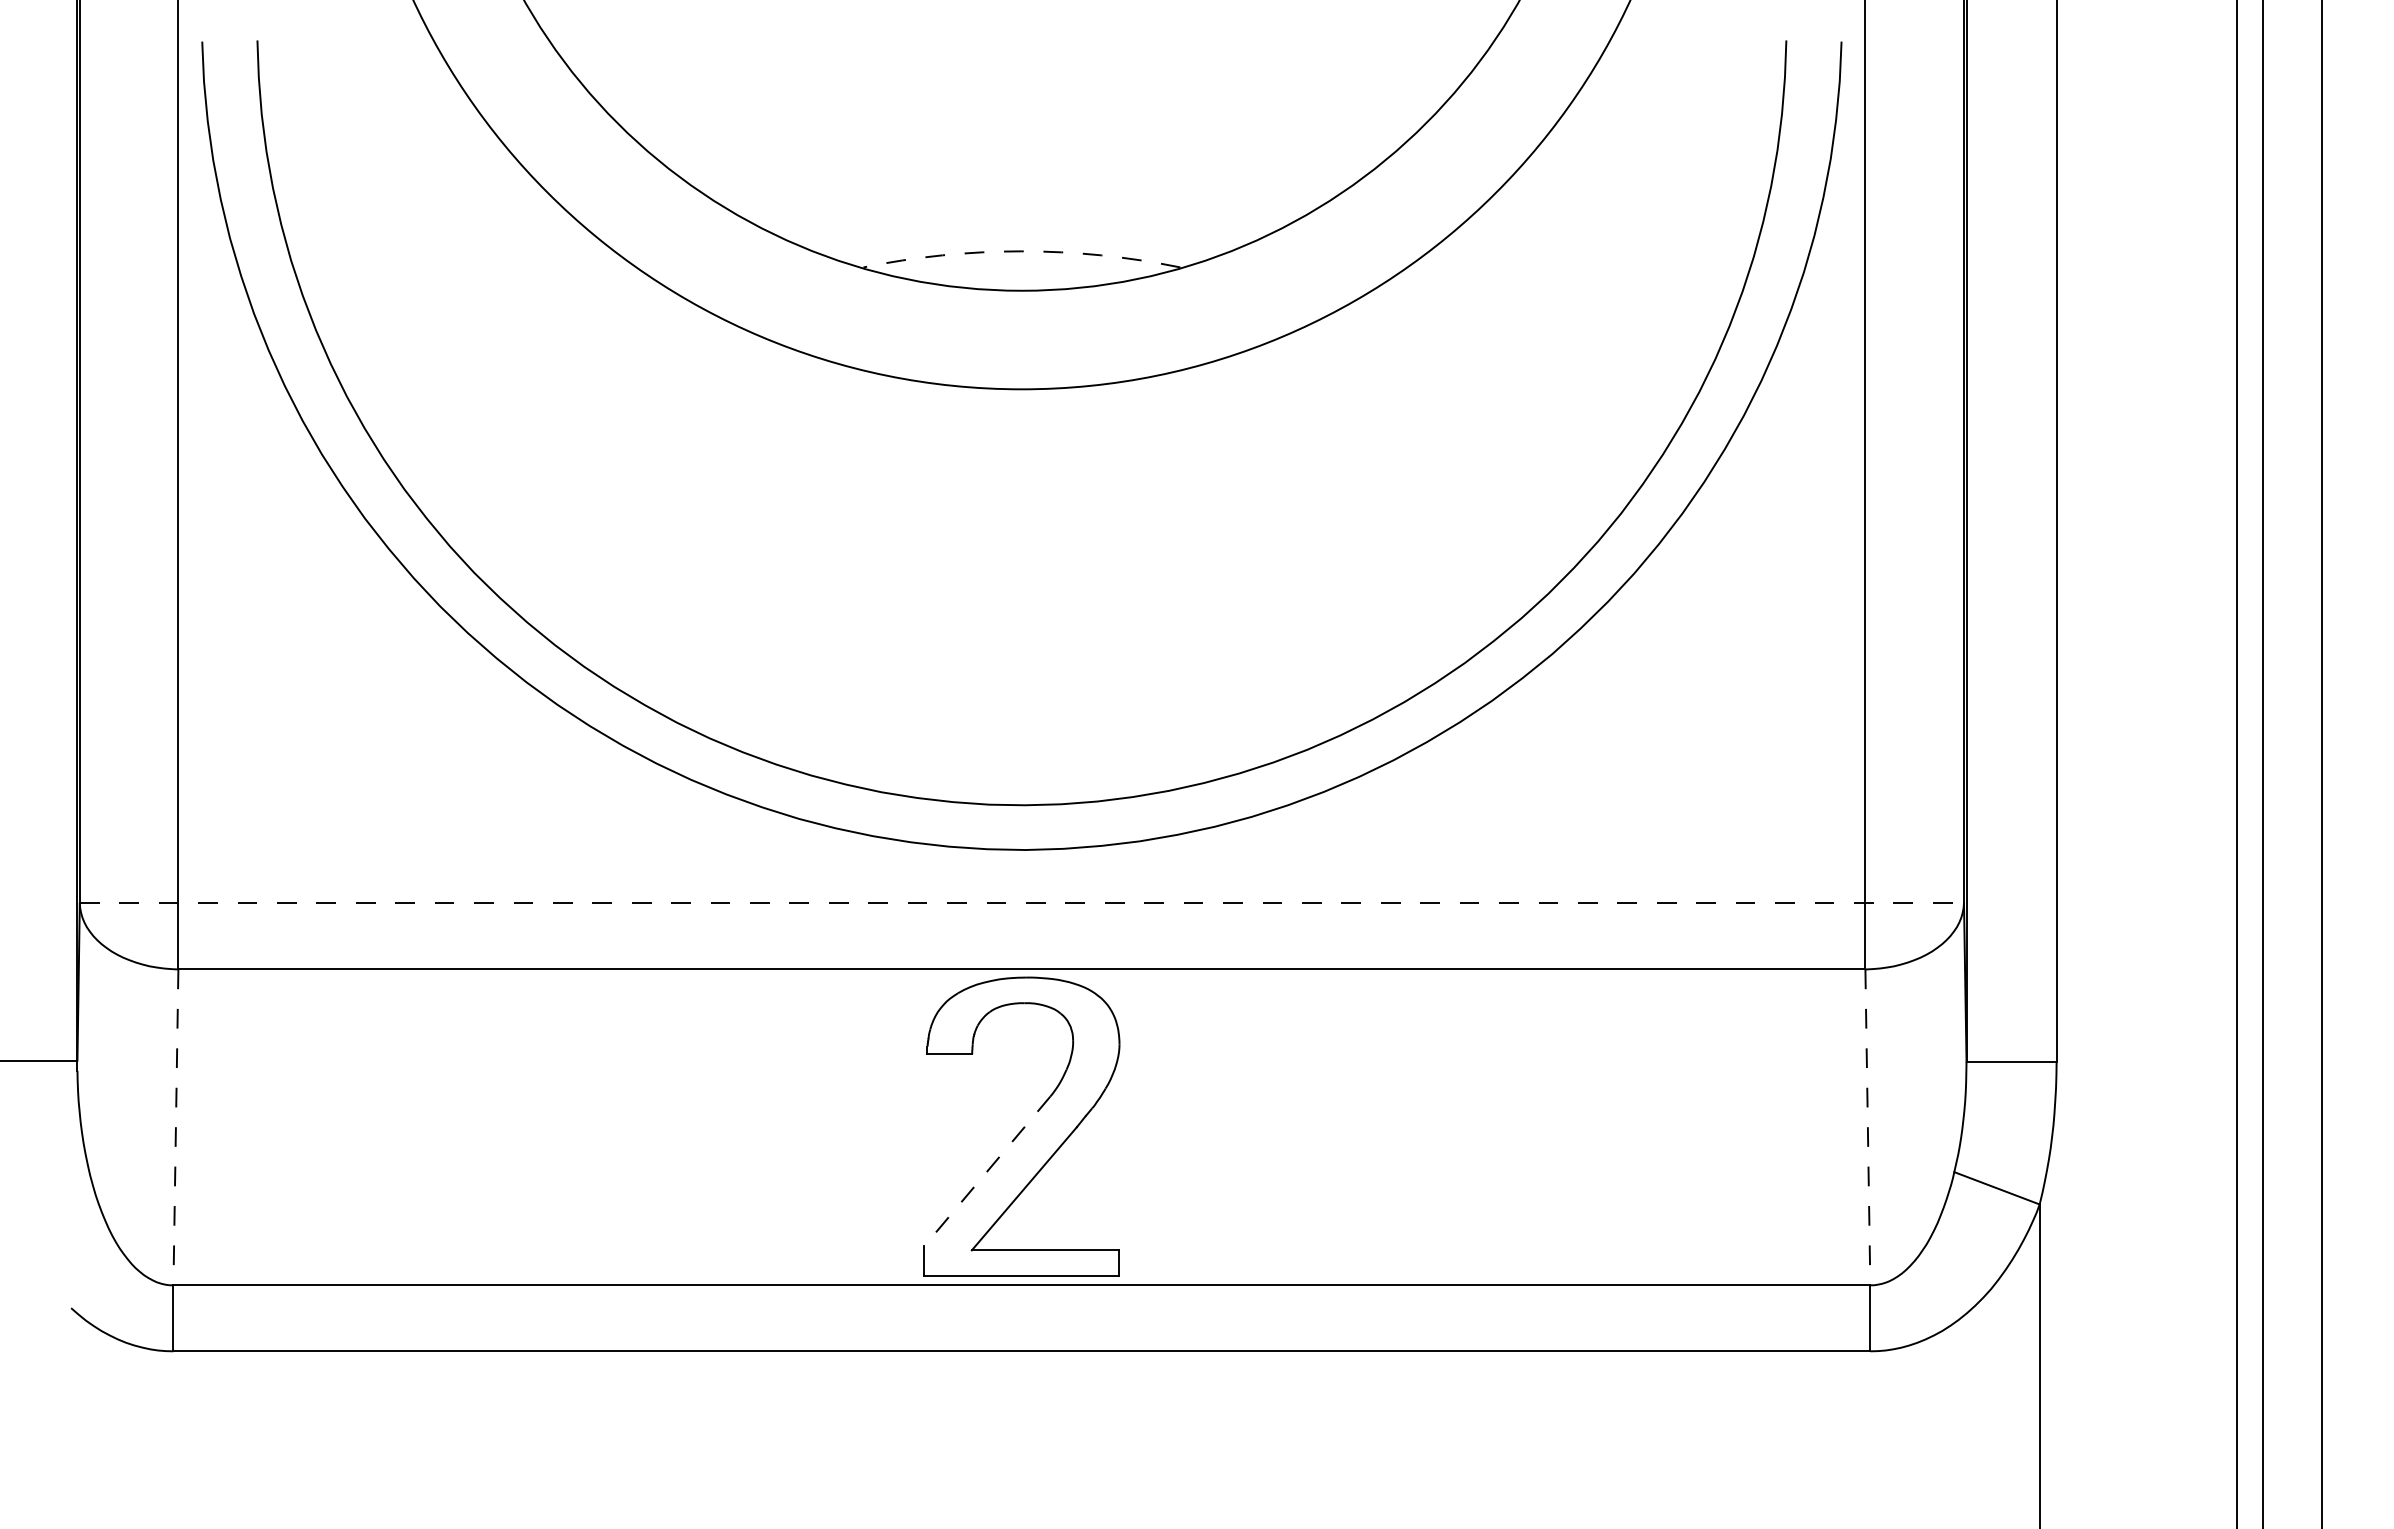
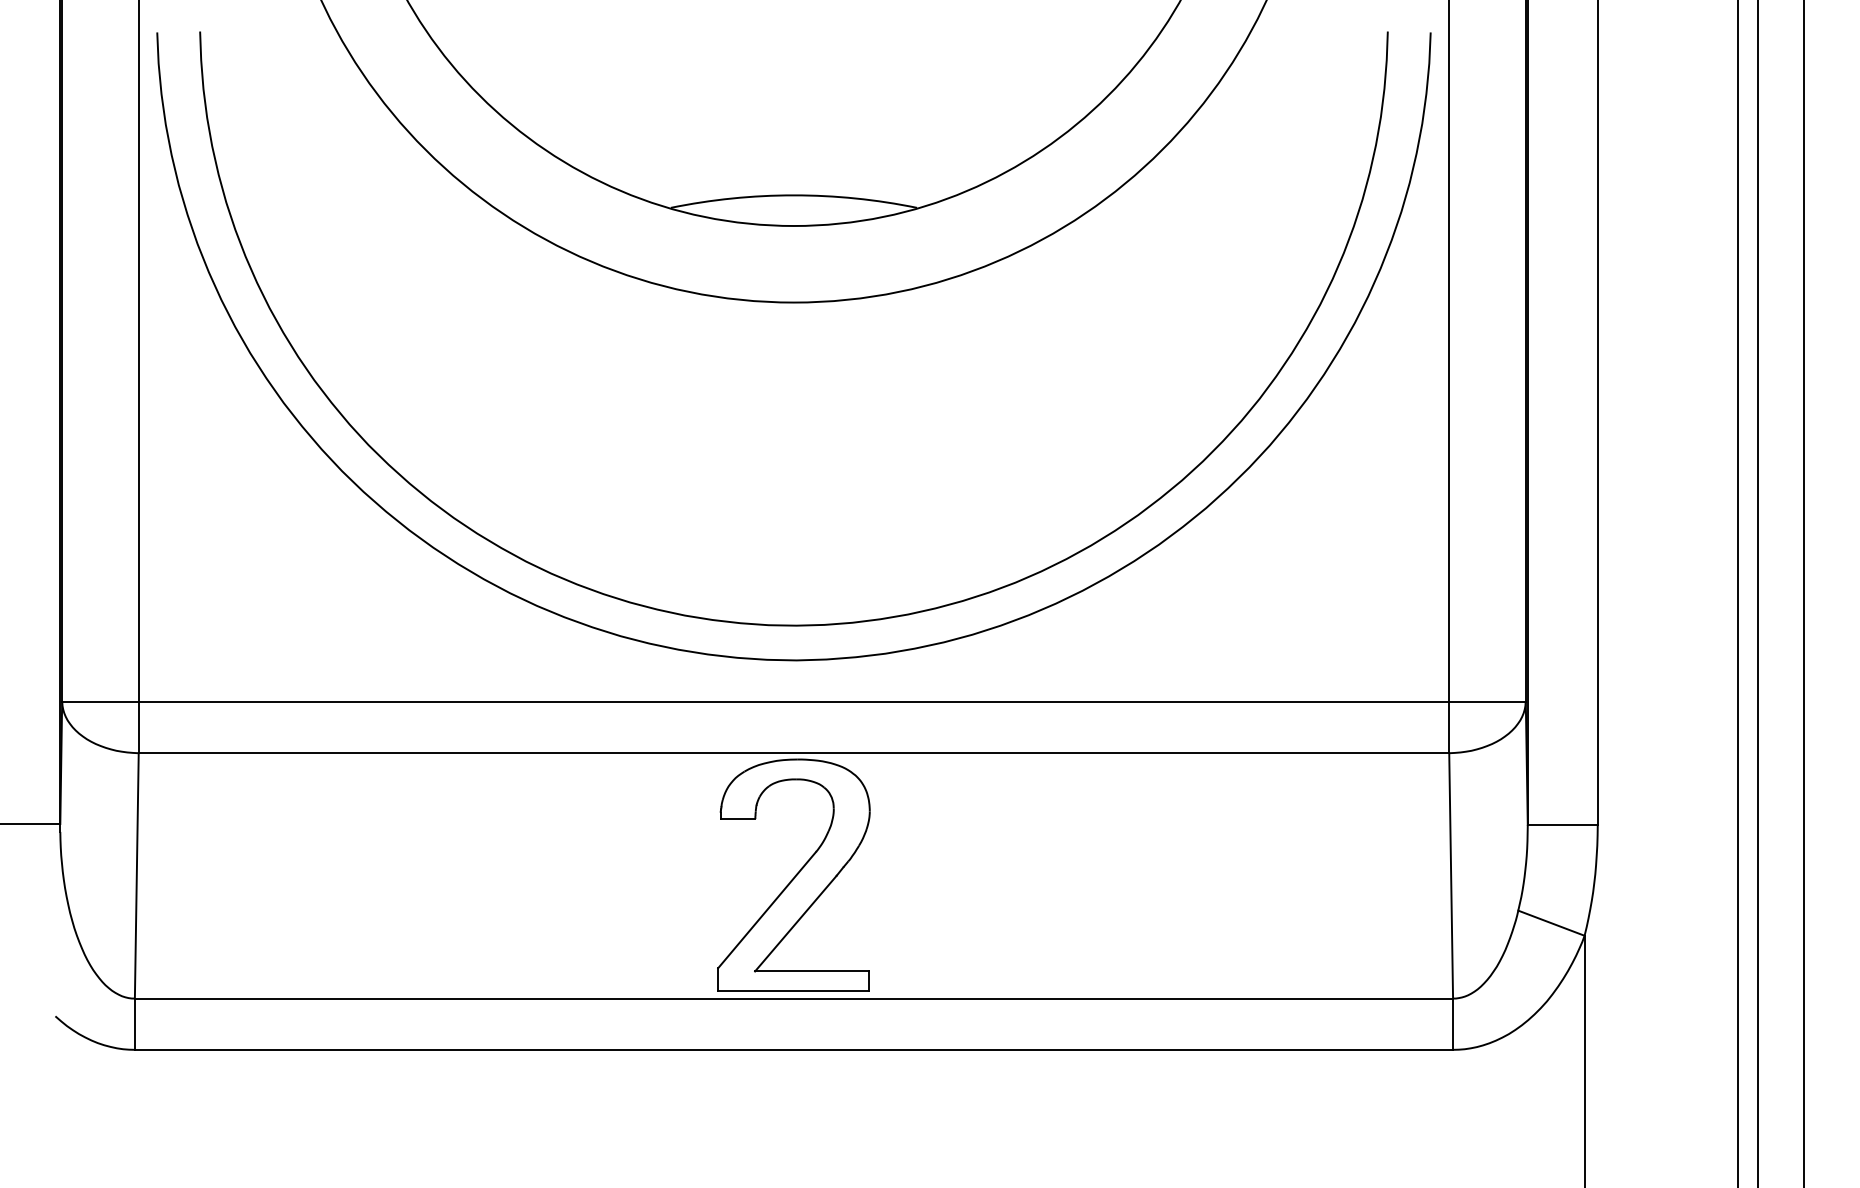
arc: (1021, 251) -> (793, 195), dashed -> solid
line: (1021, 902) -> (793, 701), dashed -> solid
line: (175, 1126) -> (136, 875), dashed -> solid
line: (1868, 1126) -> (1451, 875), dashed -> solid
line: (987, 1171) -> (767, 910), dashed -> solid

